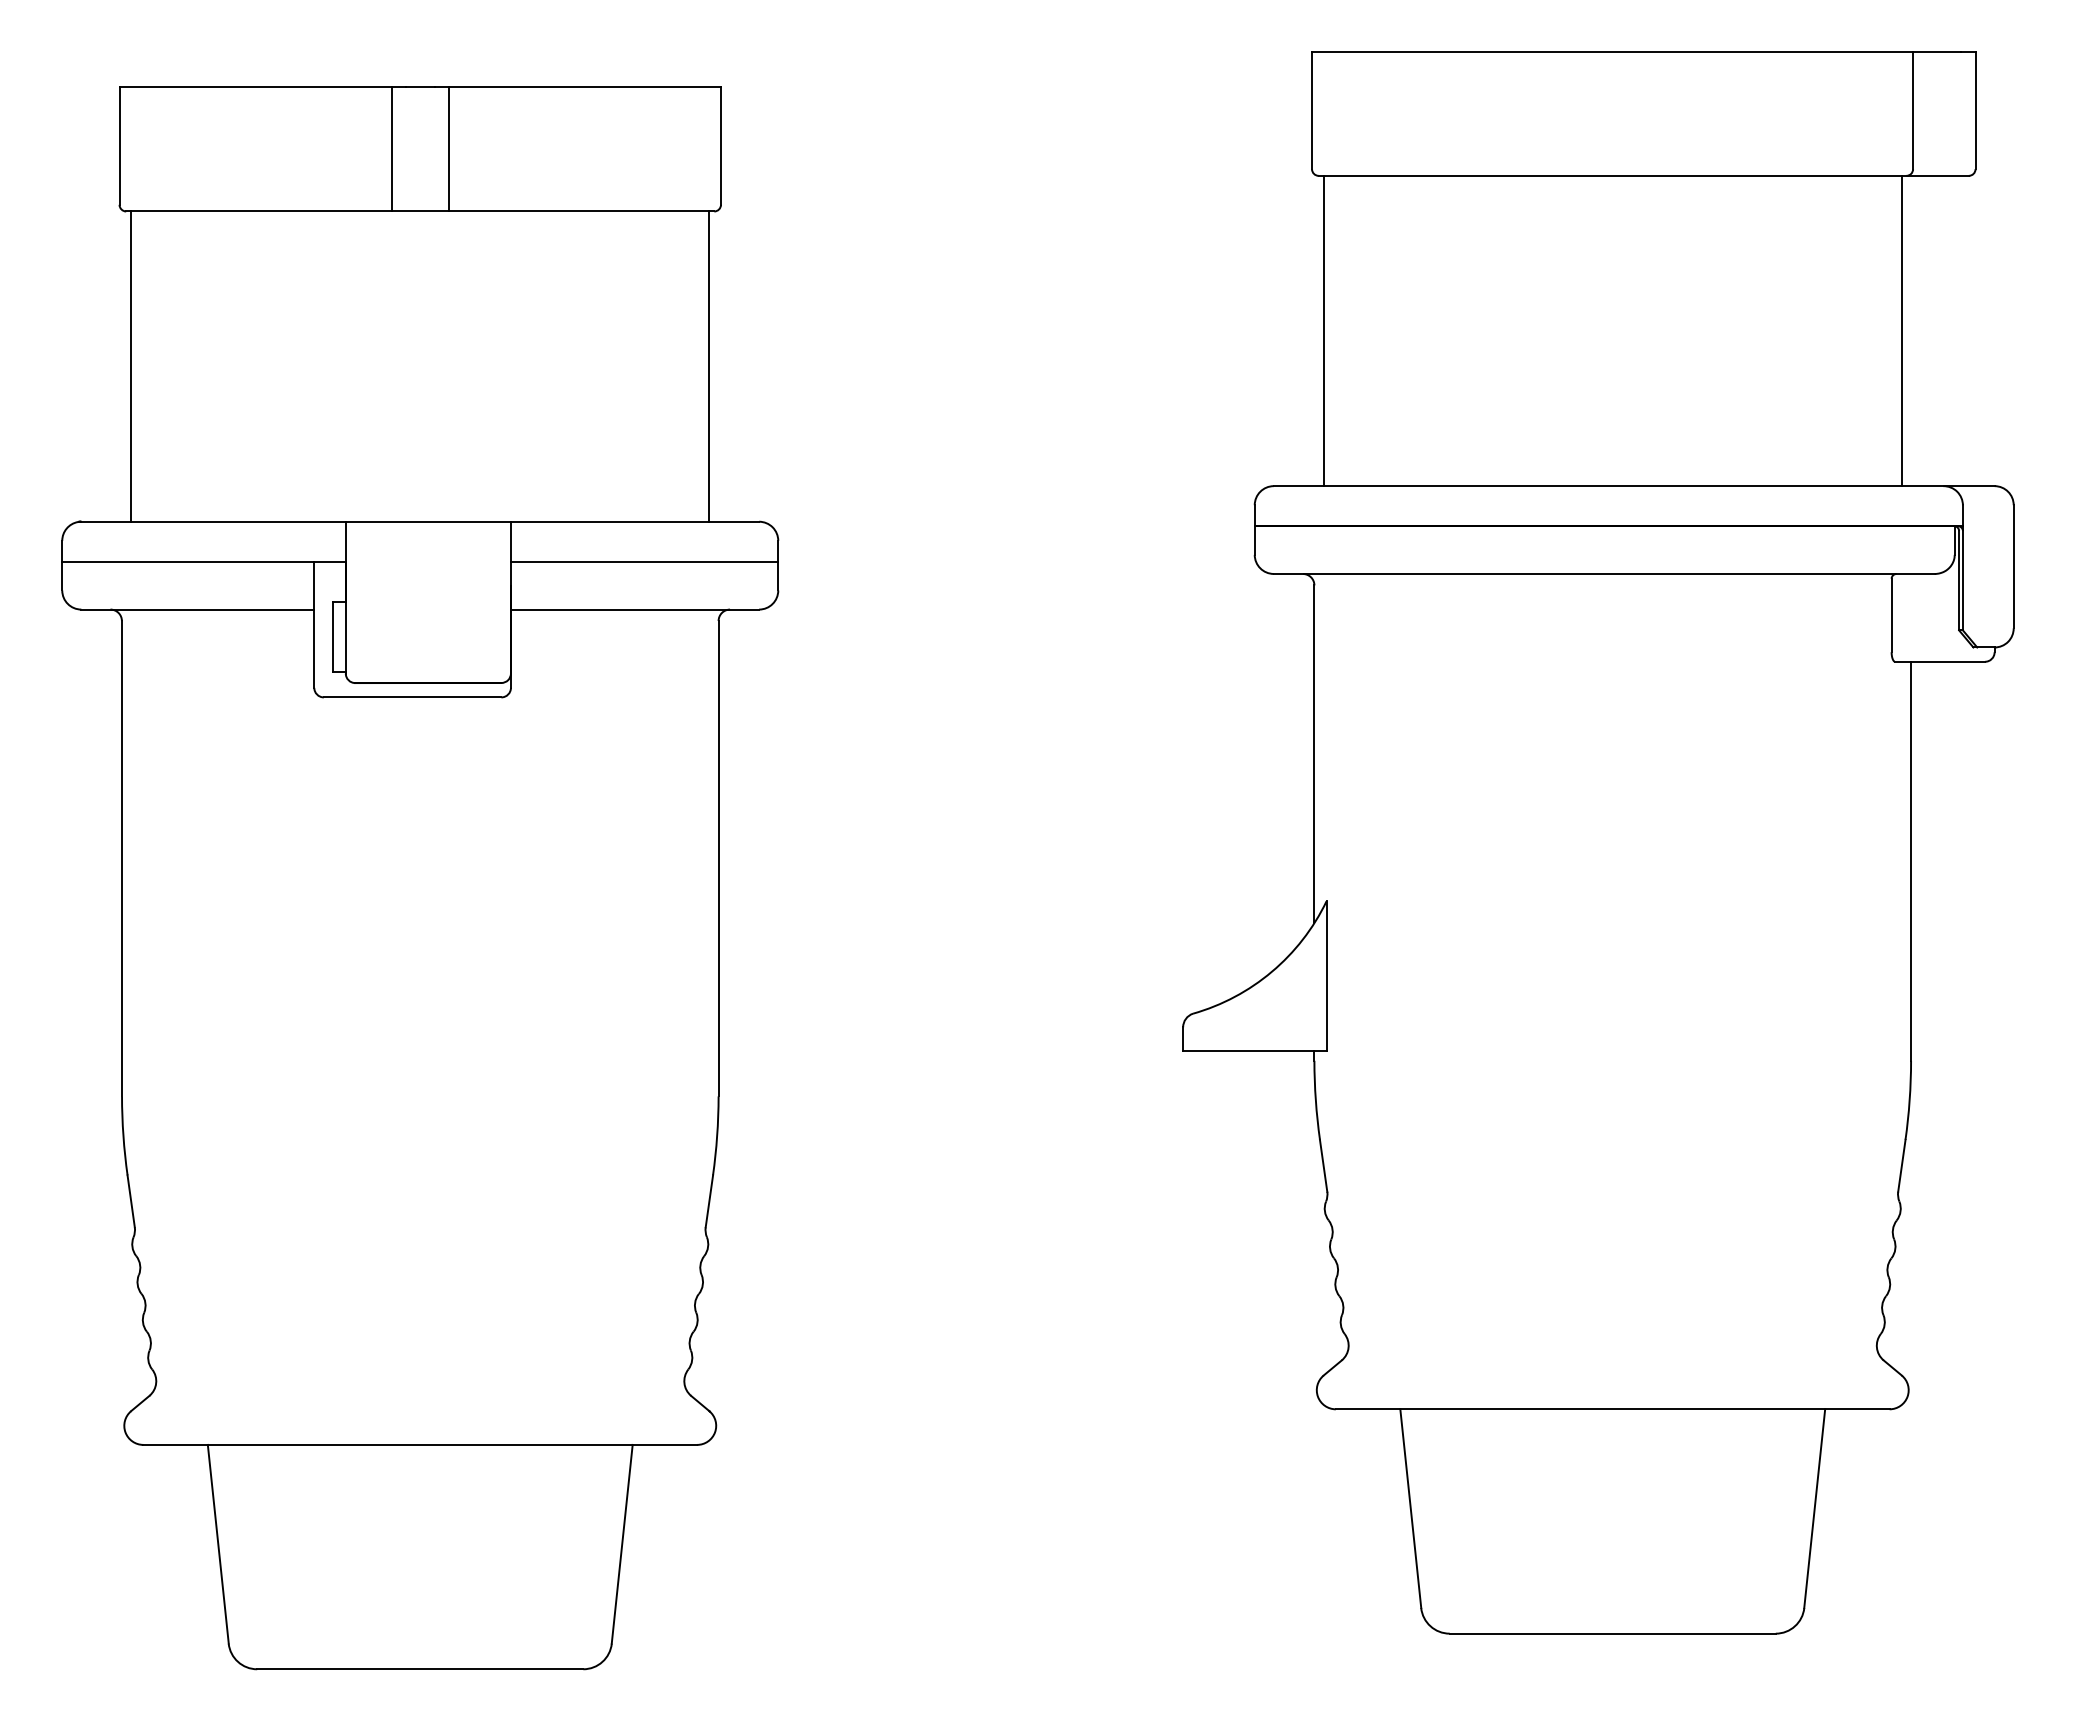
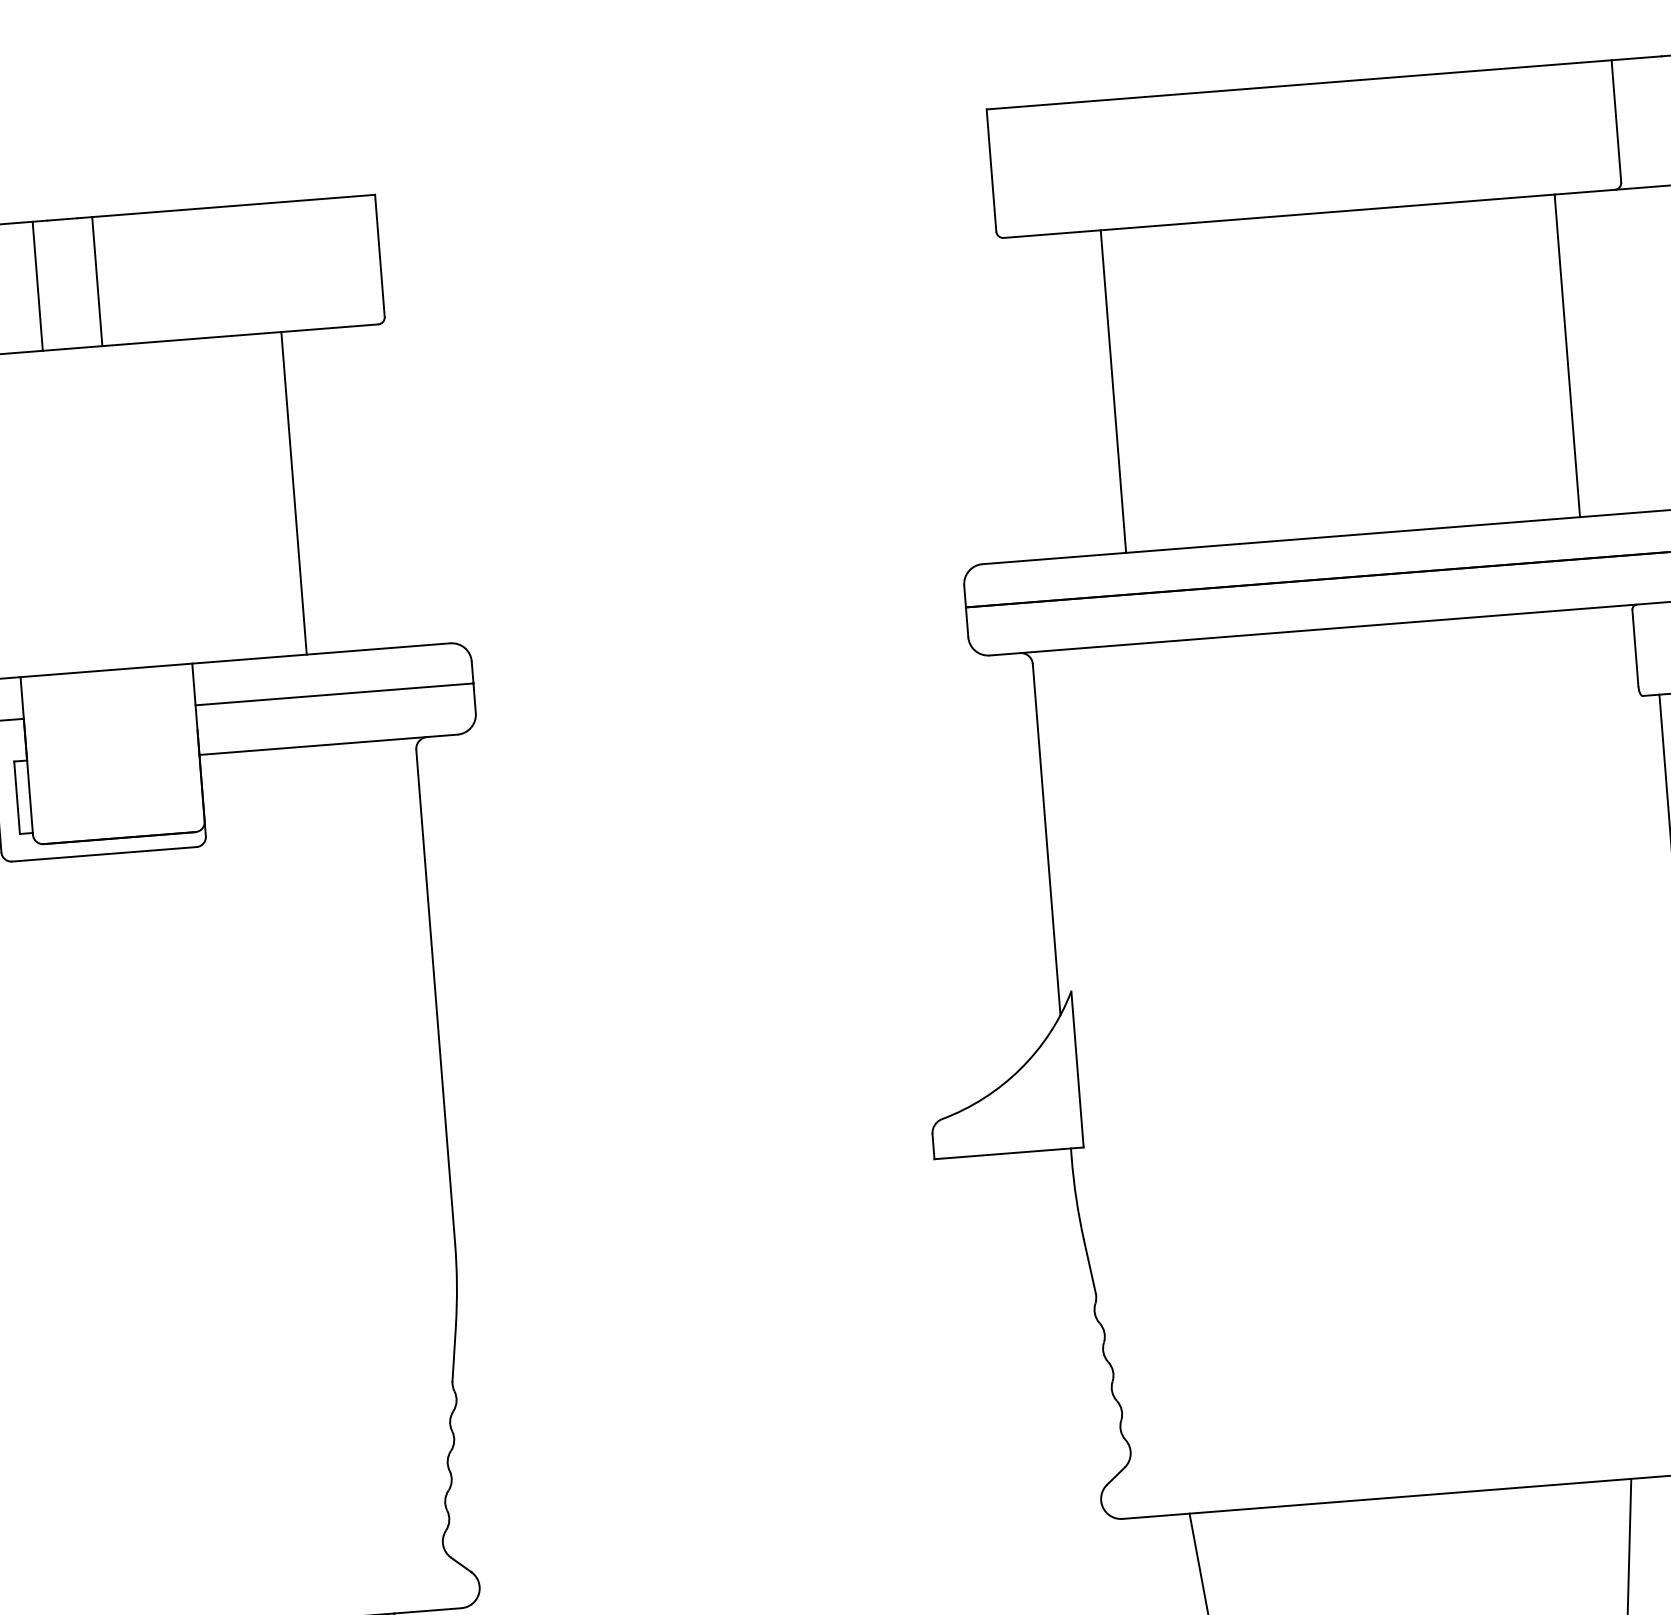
line: (1323, 330) -> (1112, 391), moved
line: (1901, 330) -> (1567, 355), moved
line: (709, 366) -> (294, 493), moved

